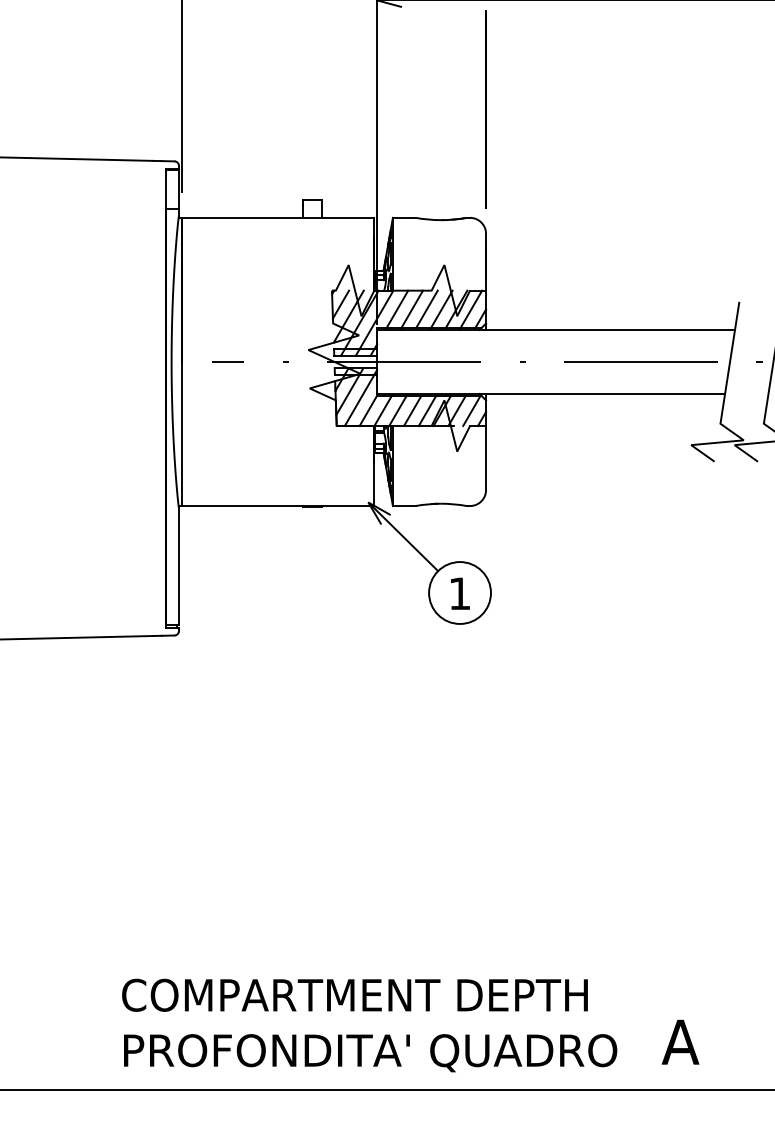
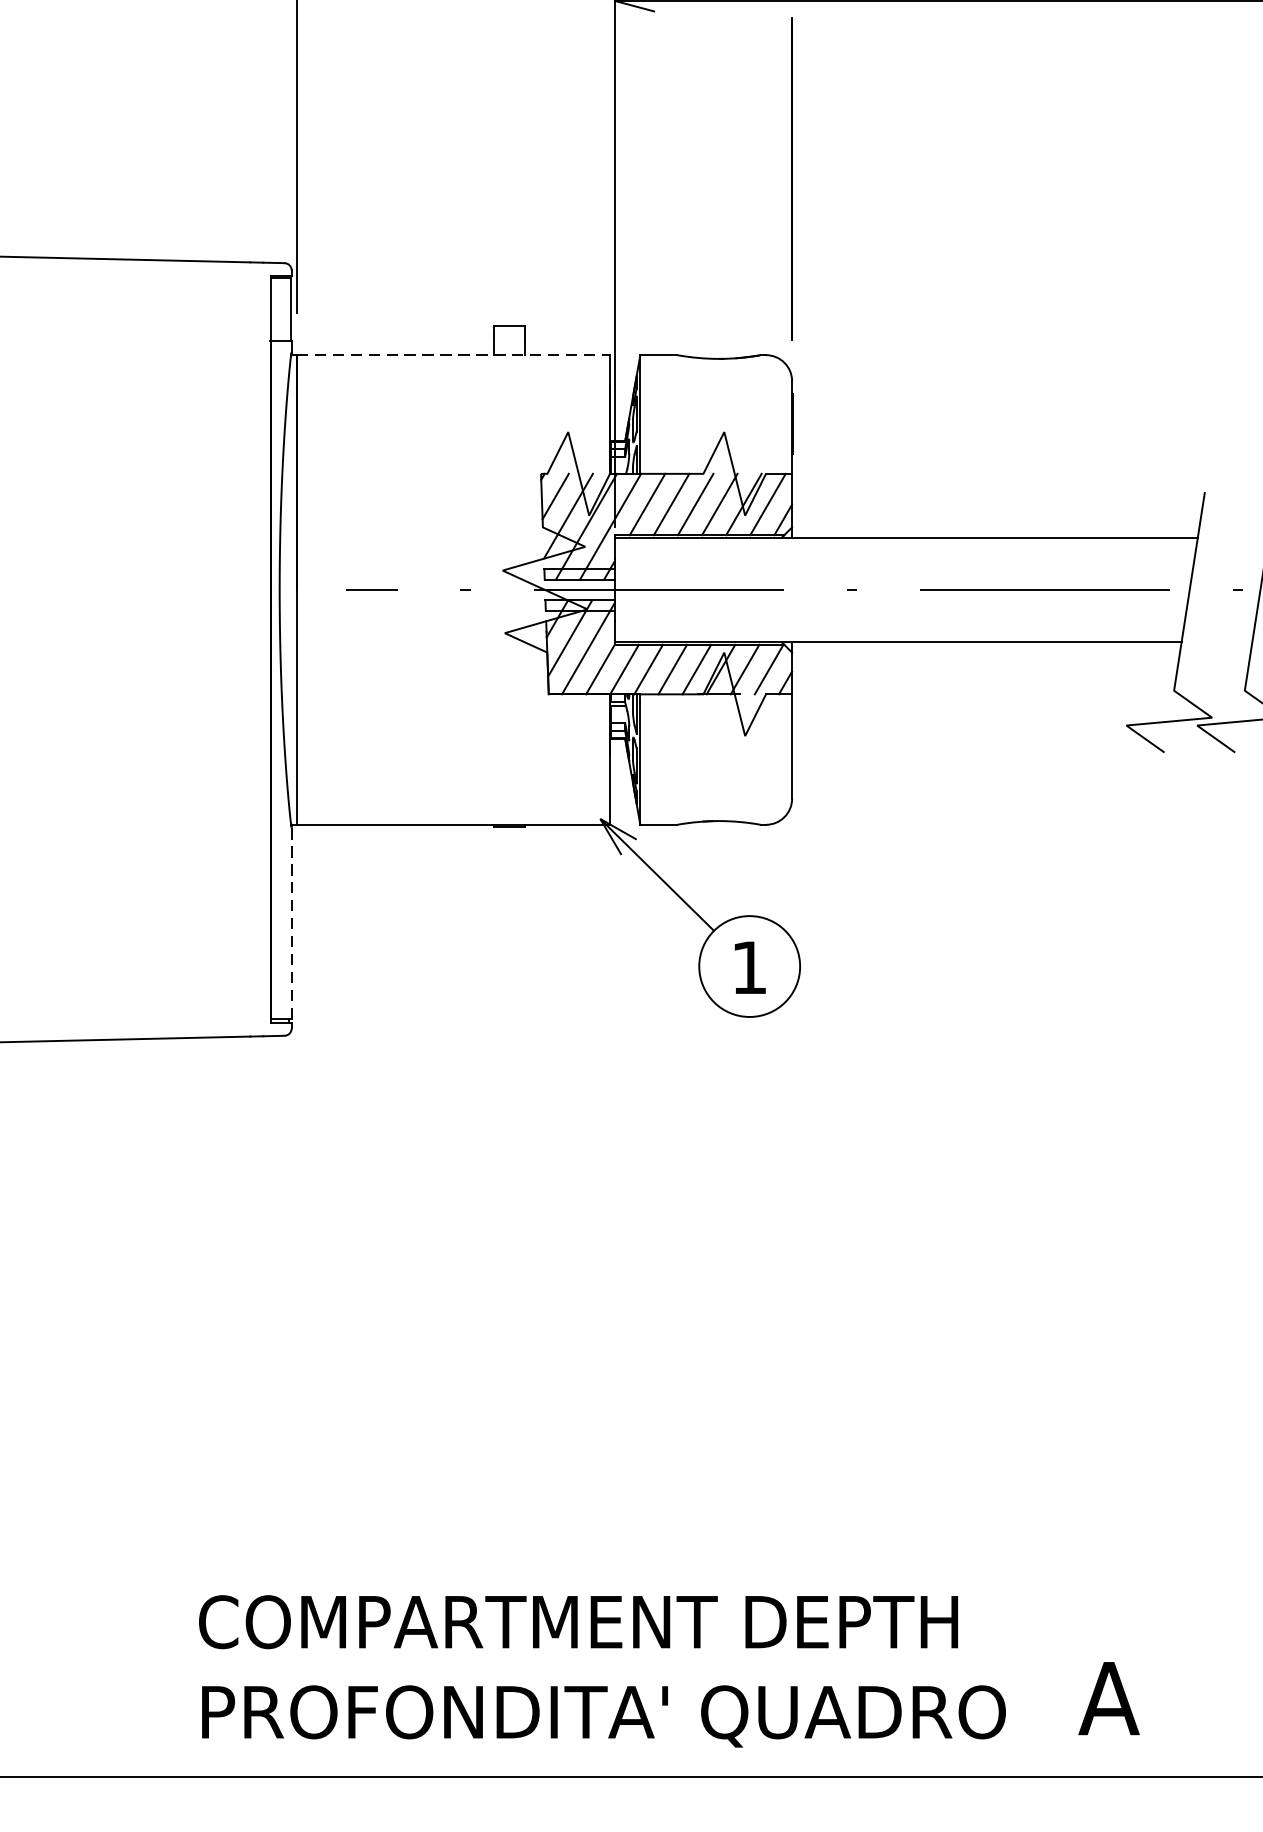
line: (278, 217) -> (453, 354), solid -> dashed
line: (178, 565) -> (290, 921), solid -> dashed

